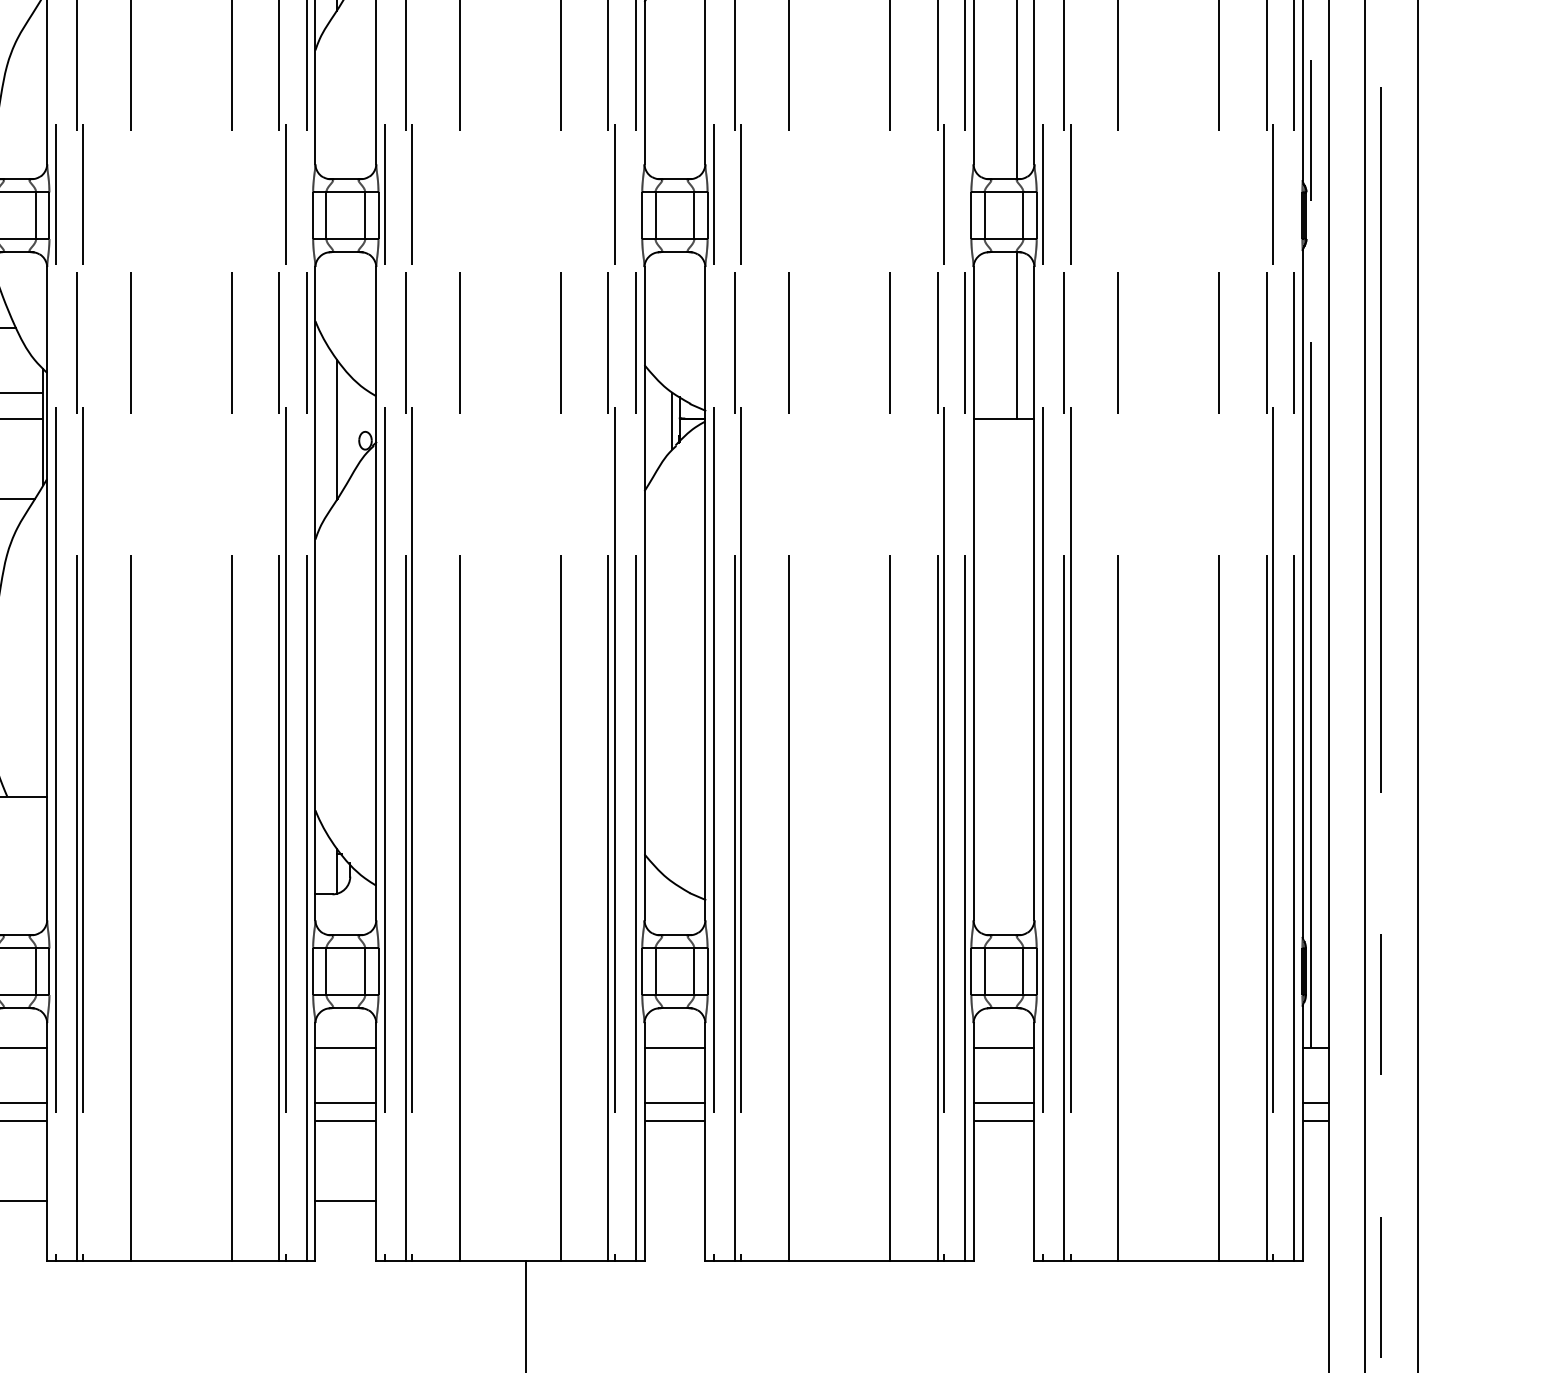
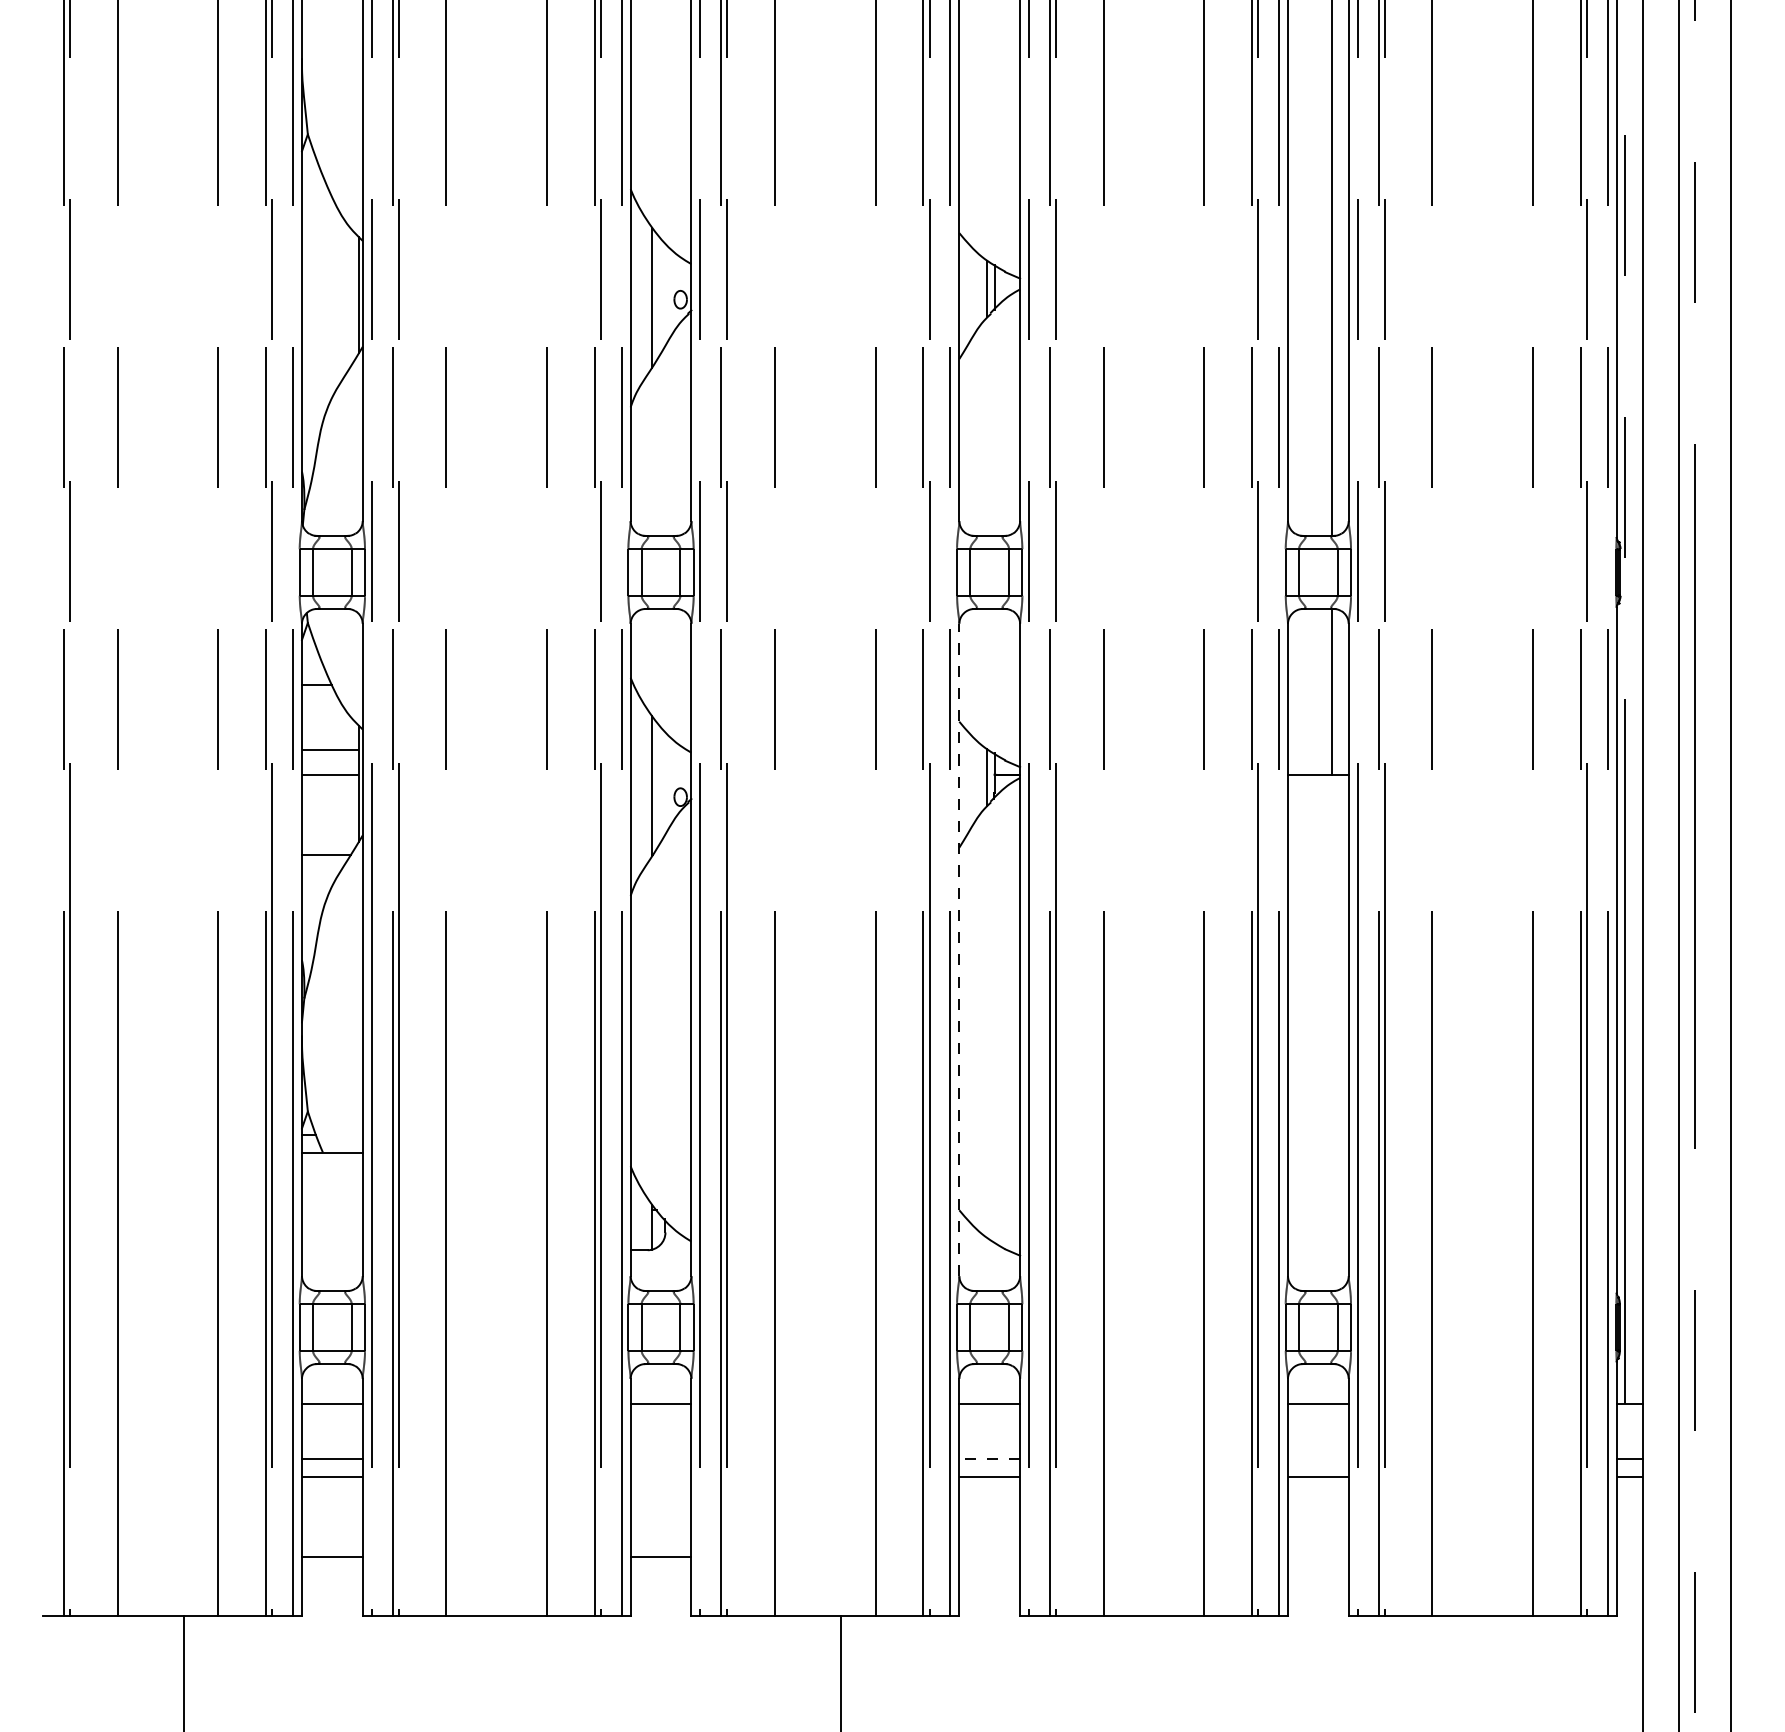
line: (644, 593) -> (959, 949), solid -> dashed
line: (345, 1102) -> (660, 1458), removed
line: (674, 1102) -> (989, 1458), solid -> dashed
line: (1004, 1102) -> (1318, 1458), removed
line: (345, 1120) -> (660, 1476), removed

